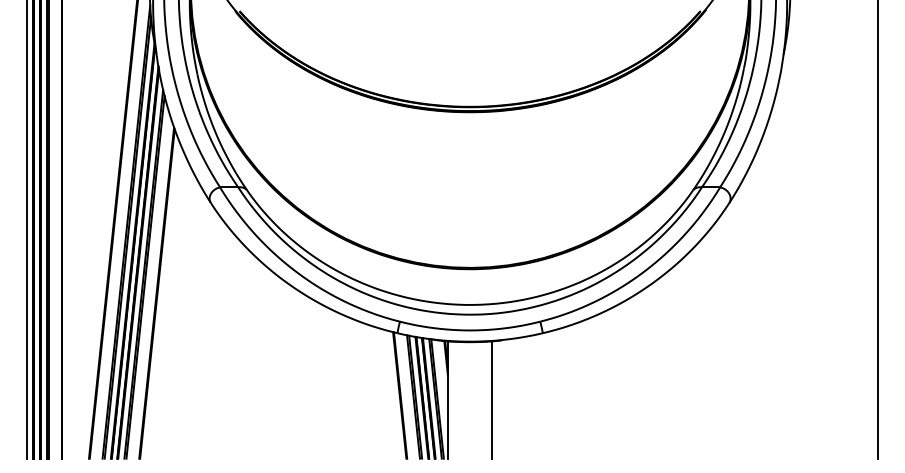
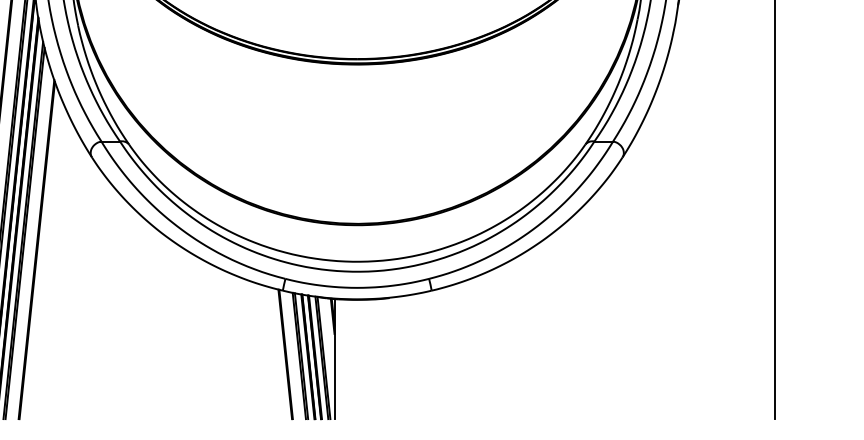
line: (491, 399) -> (379, 358), removed

